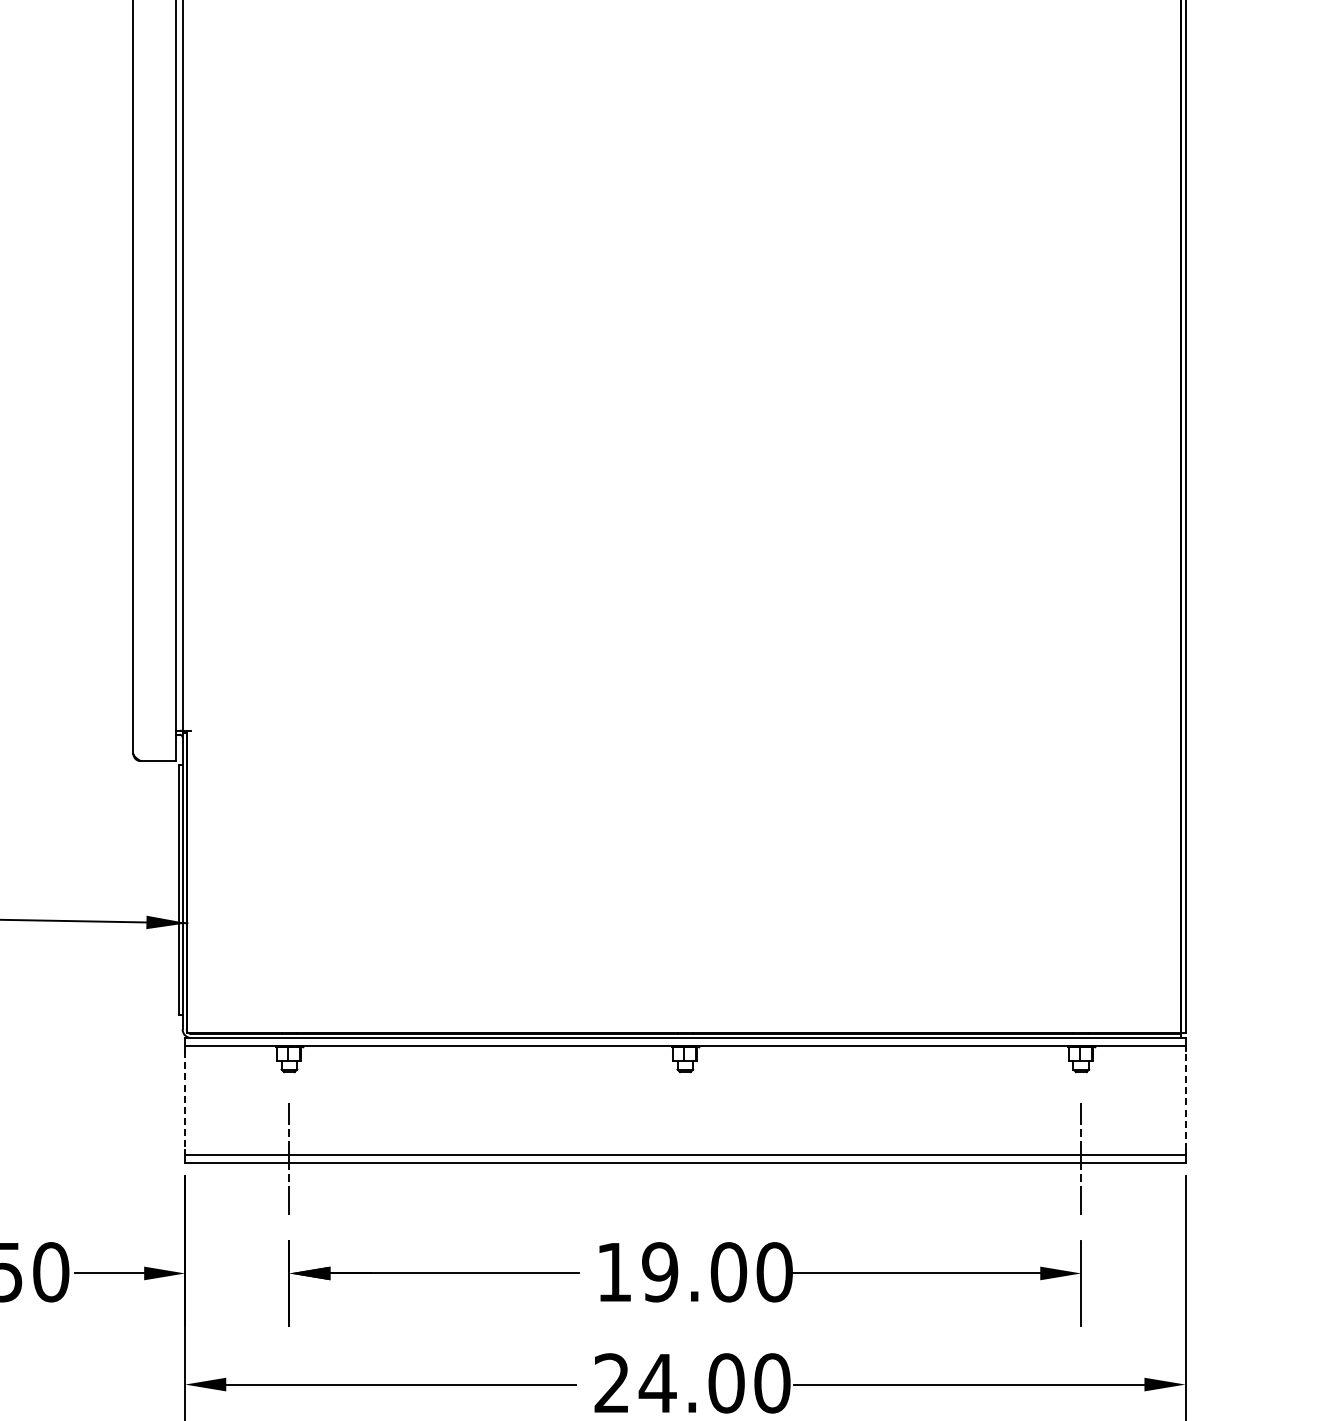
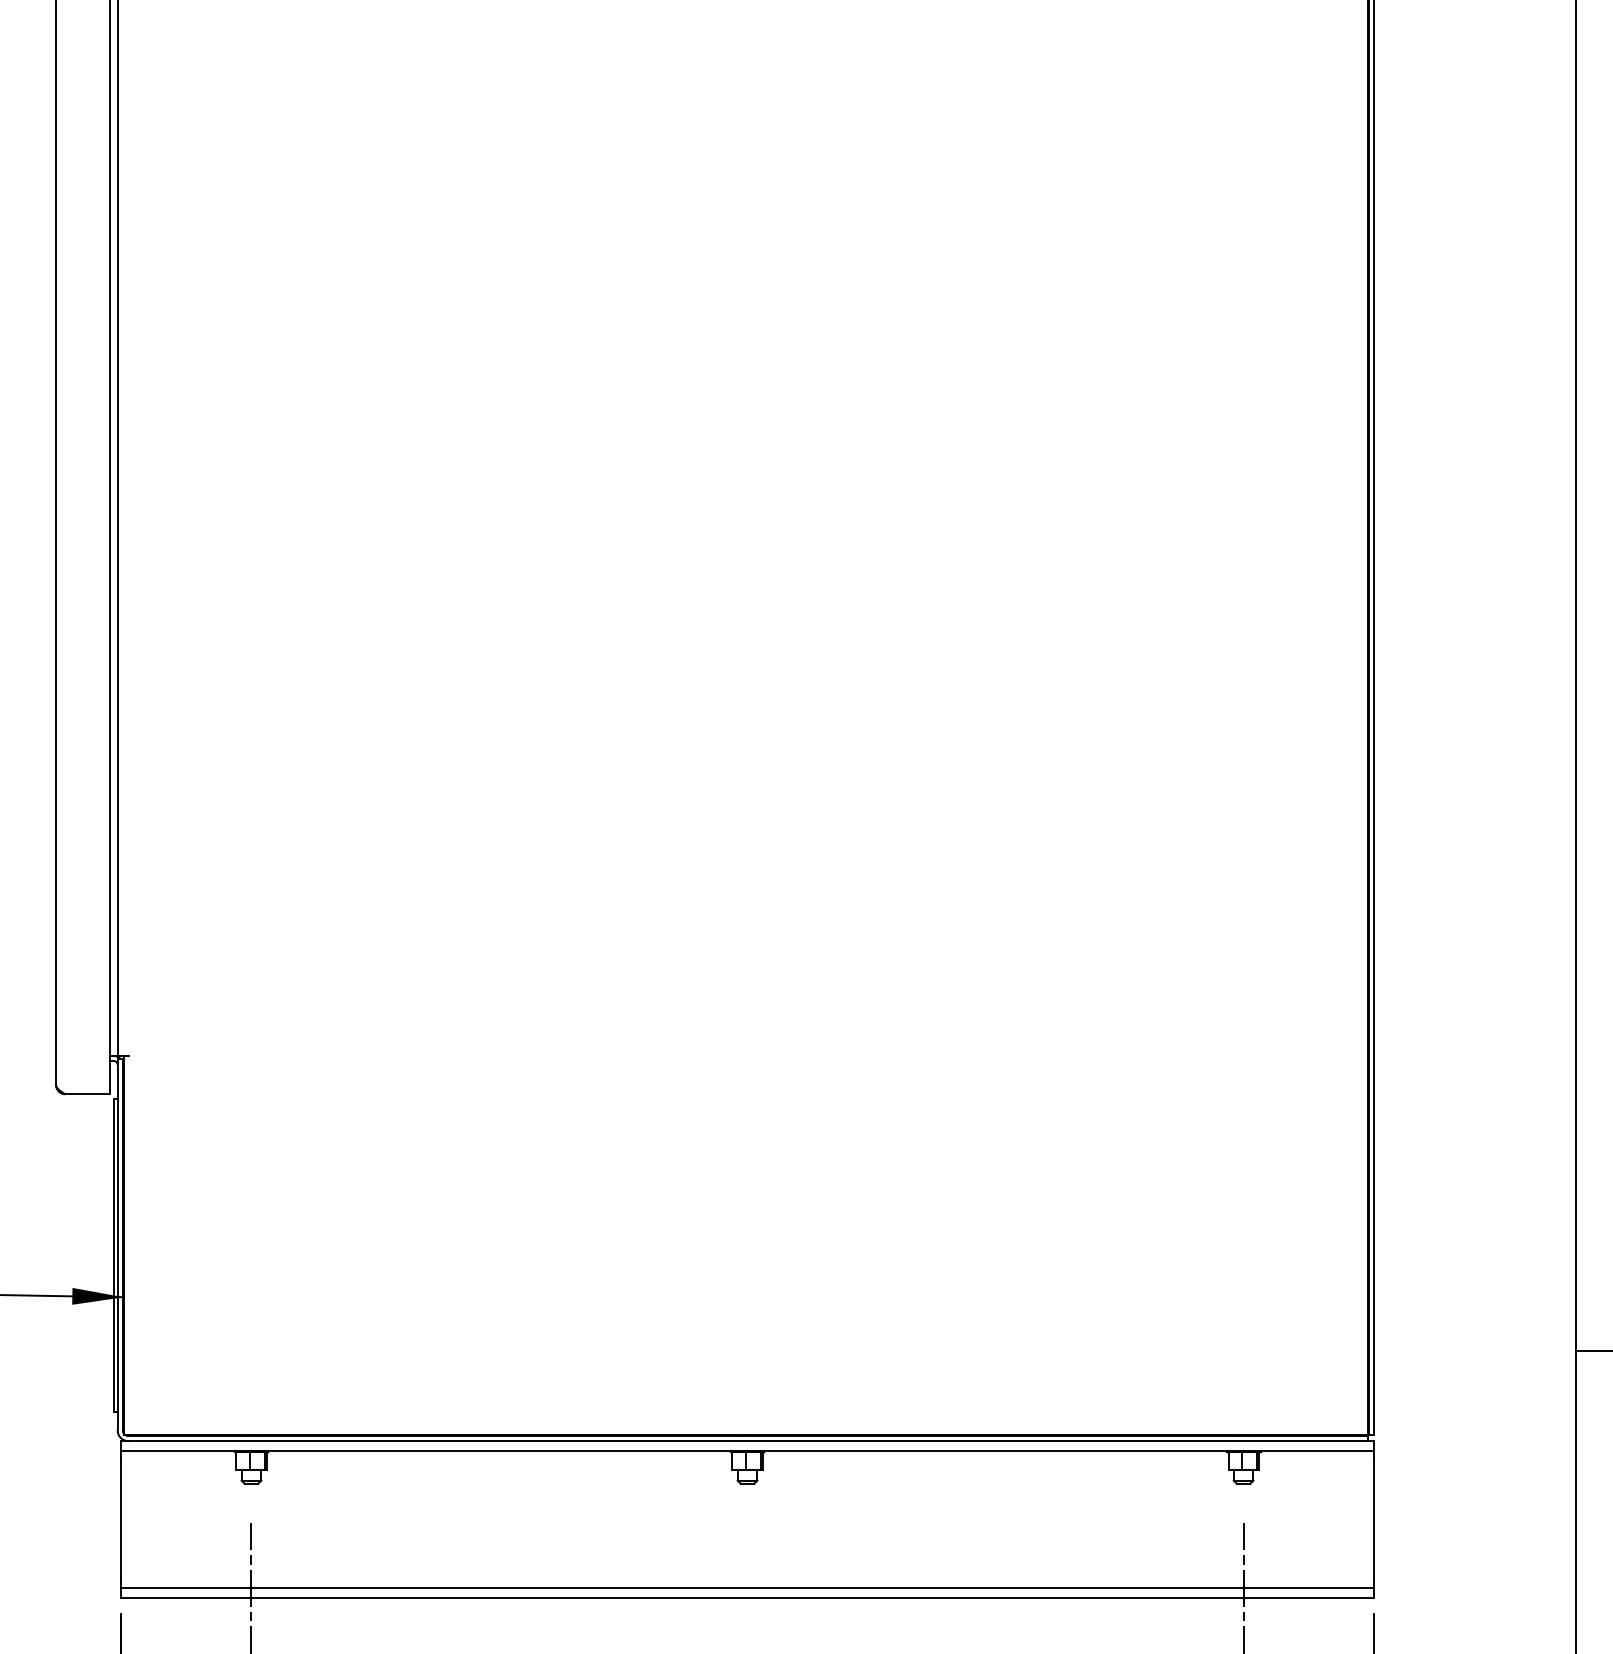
line: (1185, 1100) -> (1374, 1519), dashed -> solid
line: (185, 1101) -> (121, 1520), dashed -> solid

